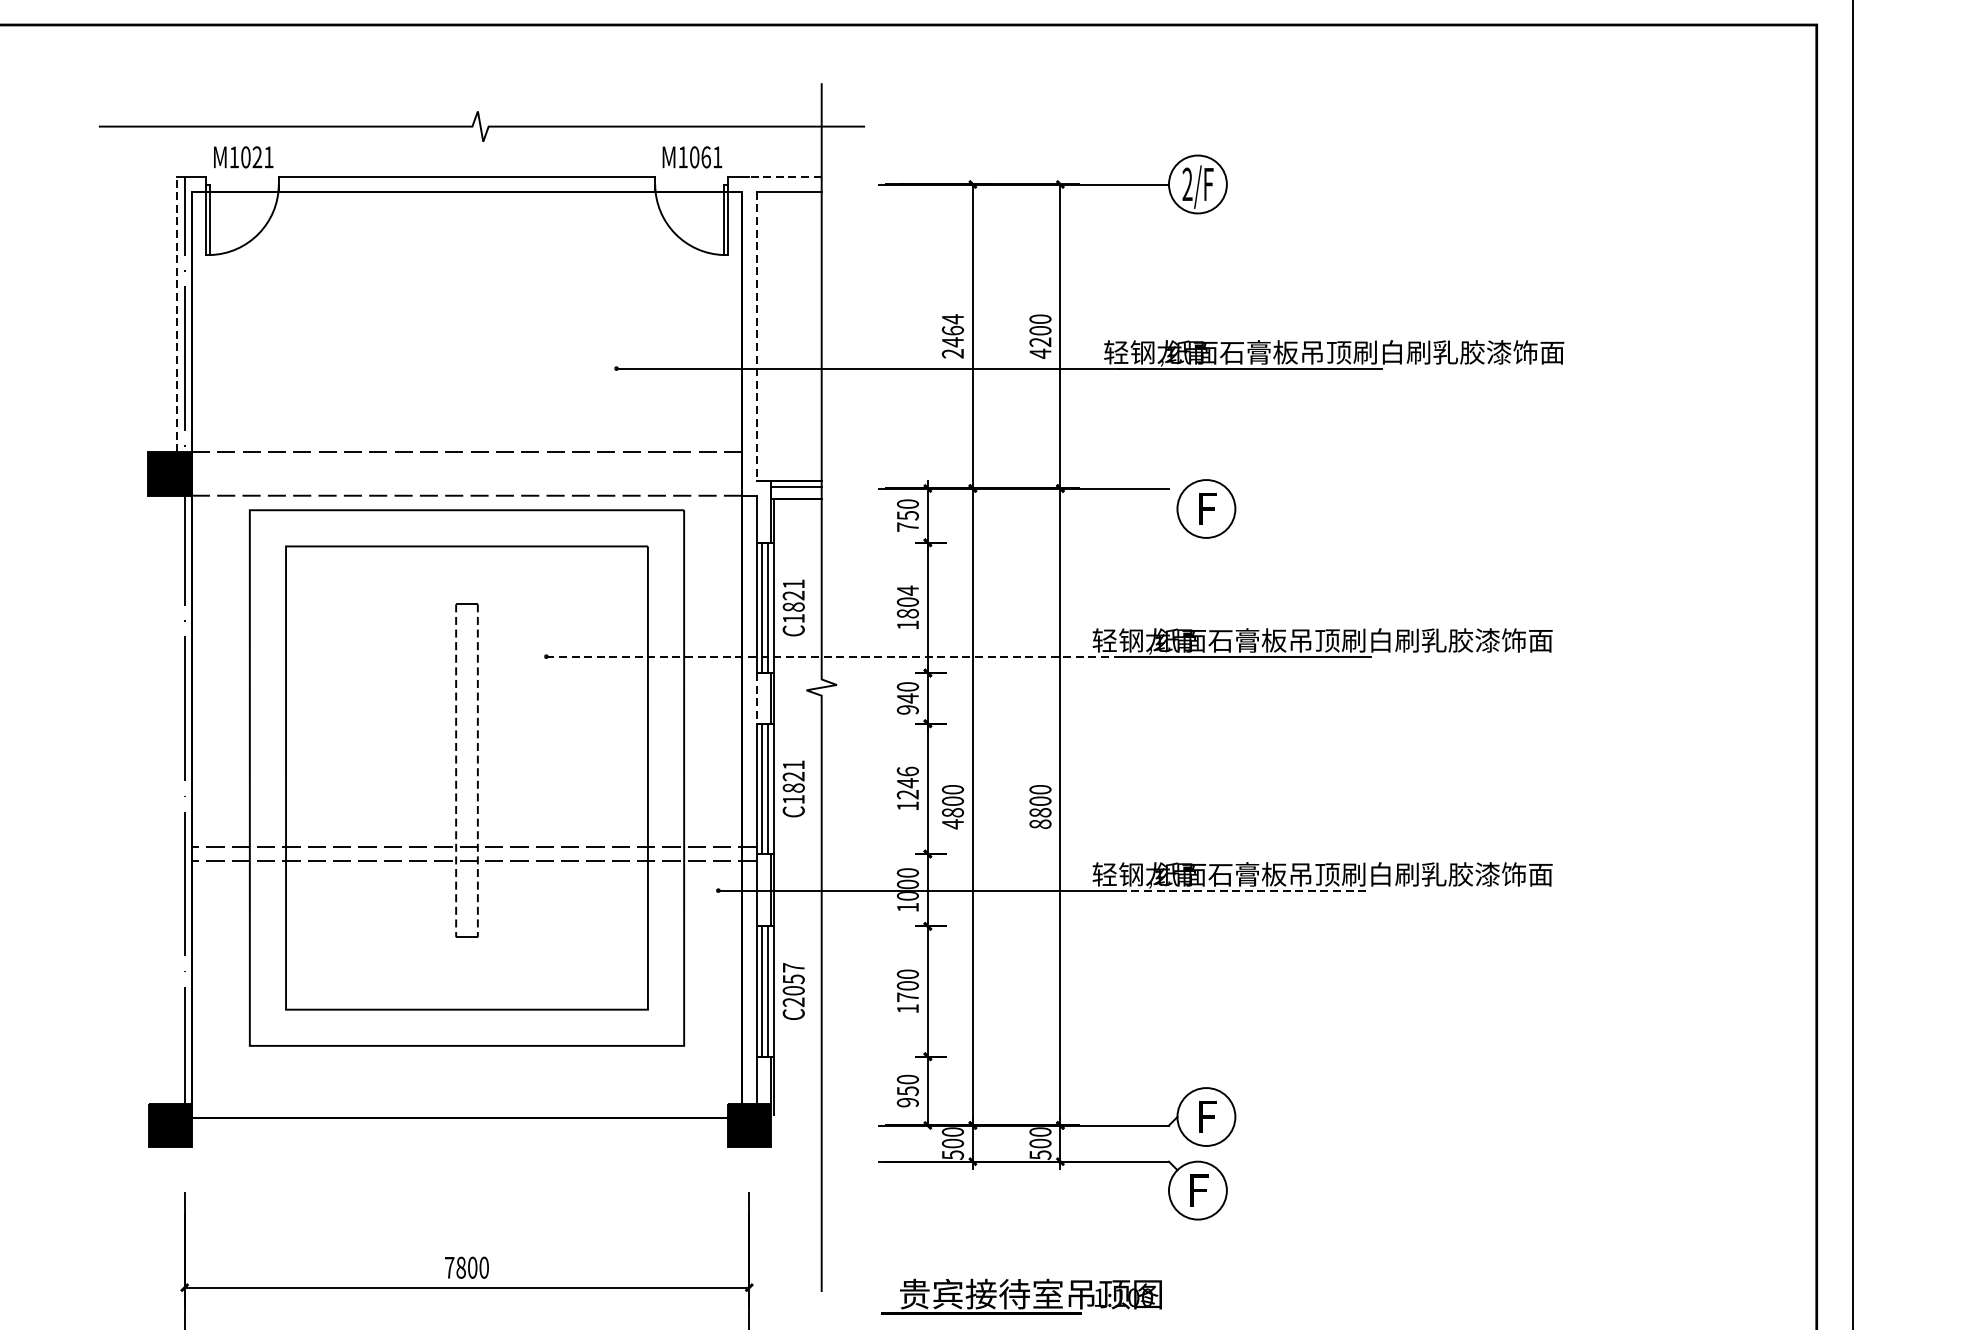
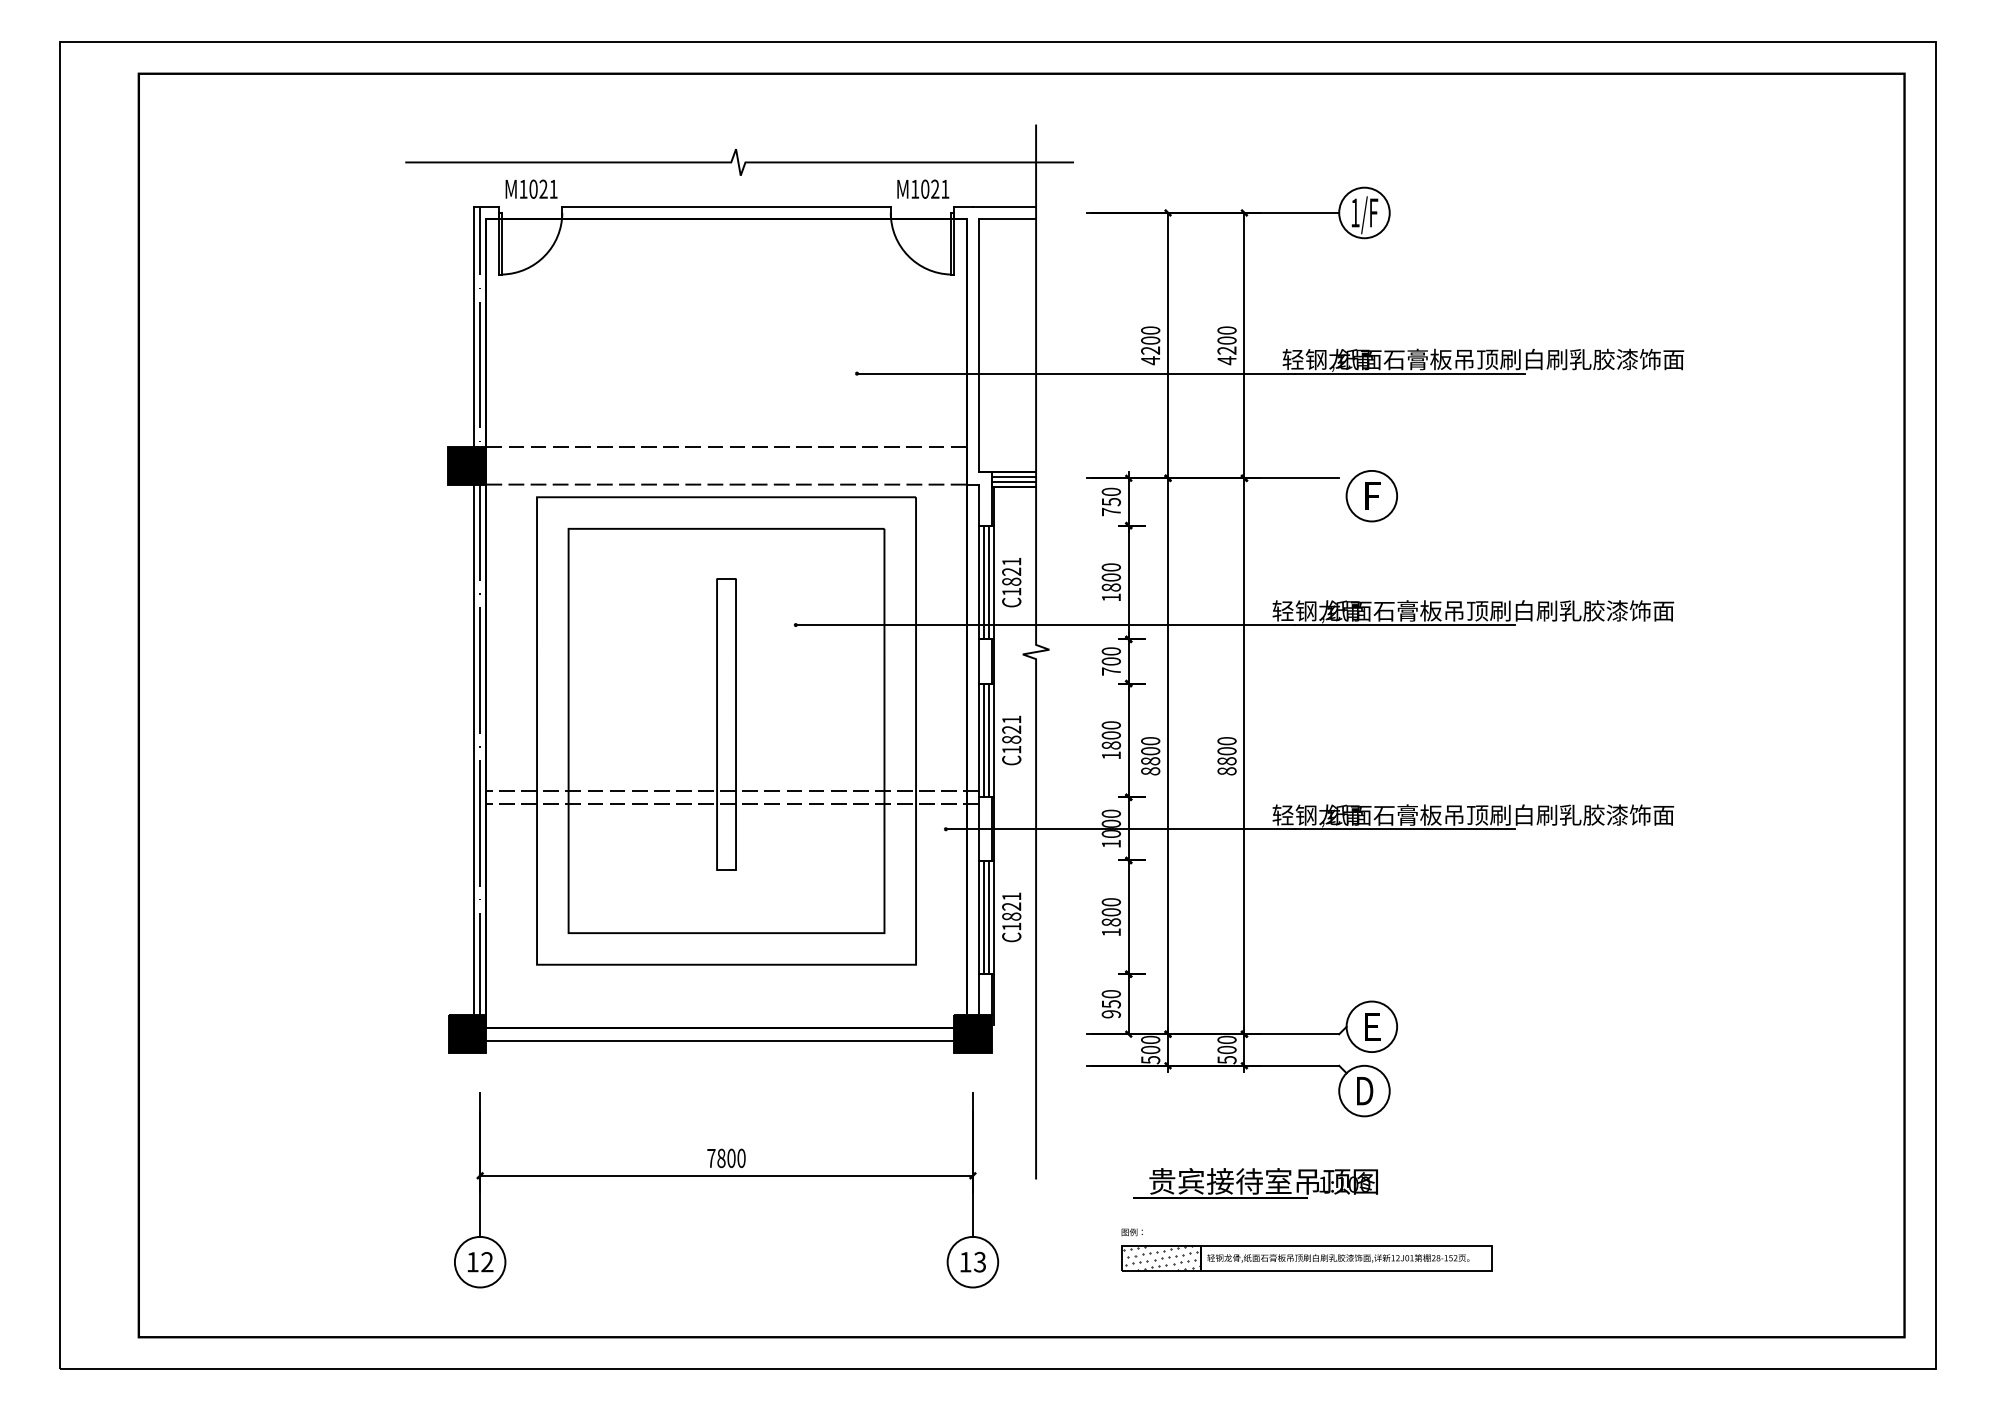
text: (706, 156) -> (935, 188), M1061 -> M1021
line: (785, 177) -> (1004, 206), dashed -> solid
text: (1187, 183) -> (1355, 212), 2/F -> 1/F
line: (177, 314) -> (473, 326), dashed -> solid
text: (952, 336) -> (1150, 345), 2464 -> 4200
line: (756, 337) -> (979, 346), dashed -> solid
line: (795, 493) -> (1013, 482), added
text: (906, 590) -> (1110, 567), 1804 -> 1800
line: (832, 657) -> (1045, 625), dashed -> solid
line: (756, 699) -> (979, 662), dashed -> solid
text: (906, 704) -> (1110, 666), 940 -> 700
line: (456, 771) -> (717, 725), dashed -> solid
line: (478, 771) -> (736, 725), dashed -> solid
text: (908, 783) -> (1111, 735), 1246 -> 1800
line: (177, 799) -> (473, 749), added
text: (952, 823) -> (1150, 770), 4800 -> 8800
line: (1244, 890) -> (1405, 829), dashed -> solid
text: (793, 984) -> (1011, 911), C2057 -> C1821
text: (908, 997) -> (1111, 922), 1700 -> 1800
text: (1209, 1116) -> (1374, 1026), F -> E
line: (460, 1132) -> (720, 1040), added
text: (1199, 1191) -> (1365, 1091), F -> D
text: (1021, 1296) -> (1255, 1183), moved

